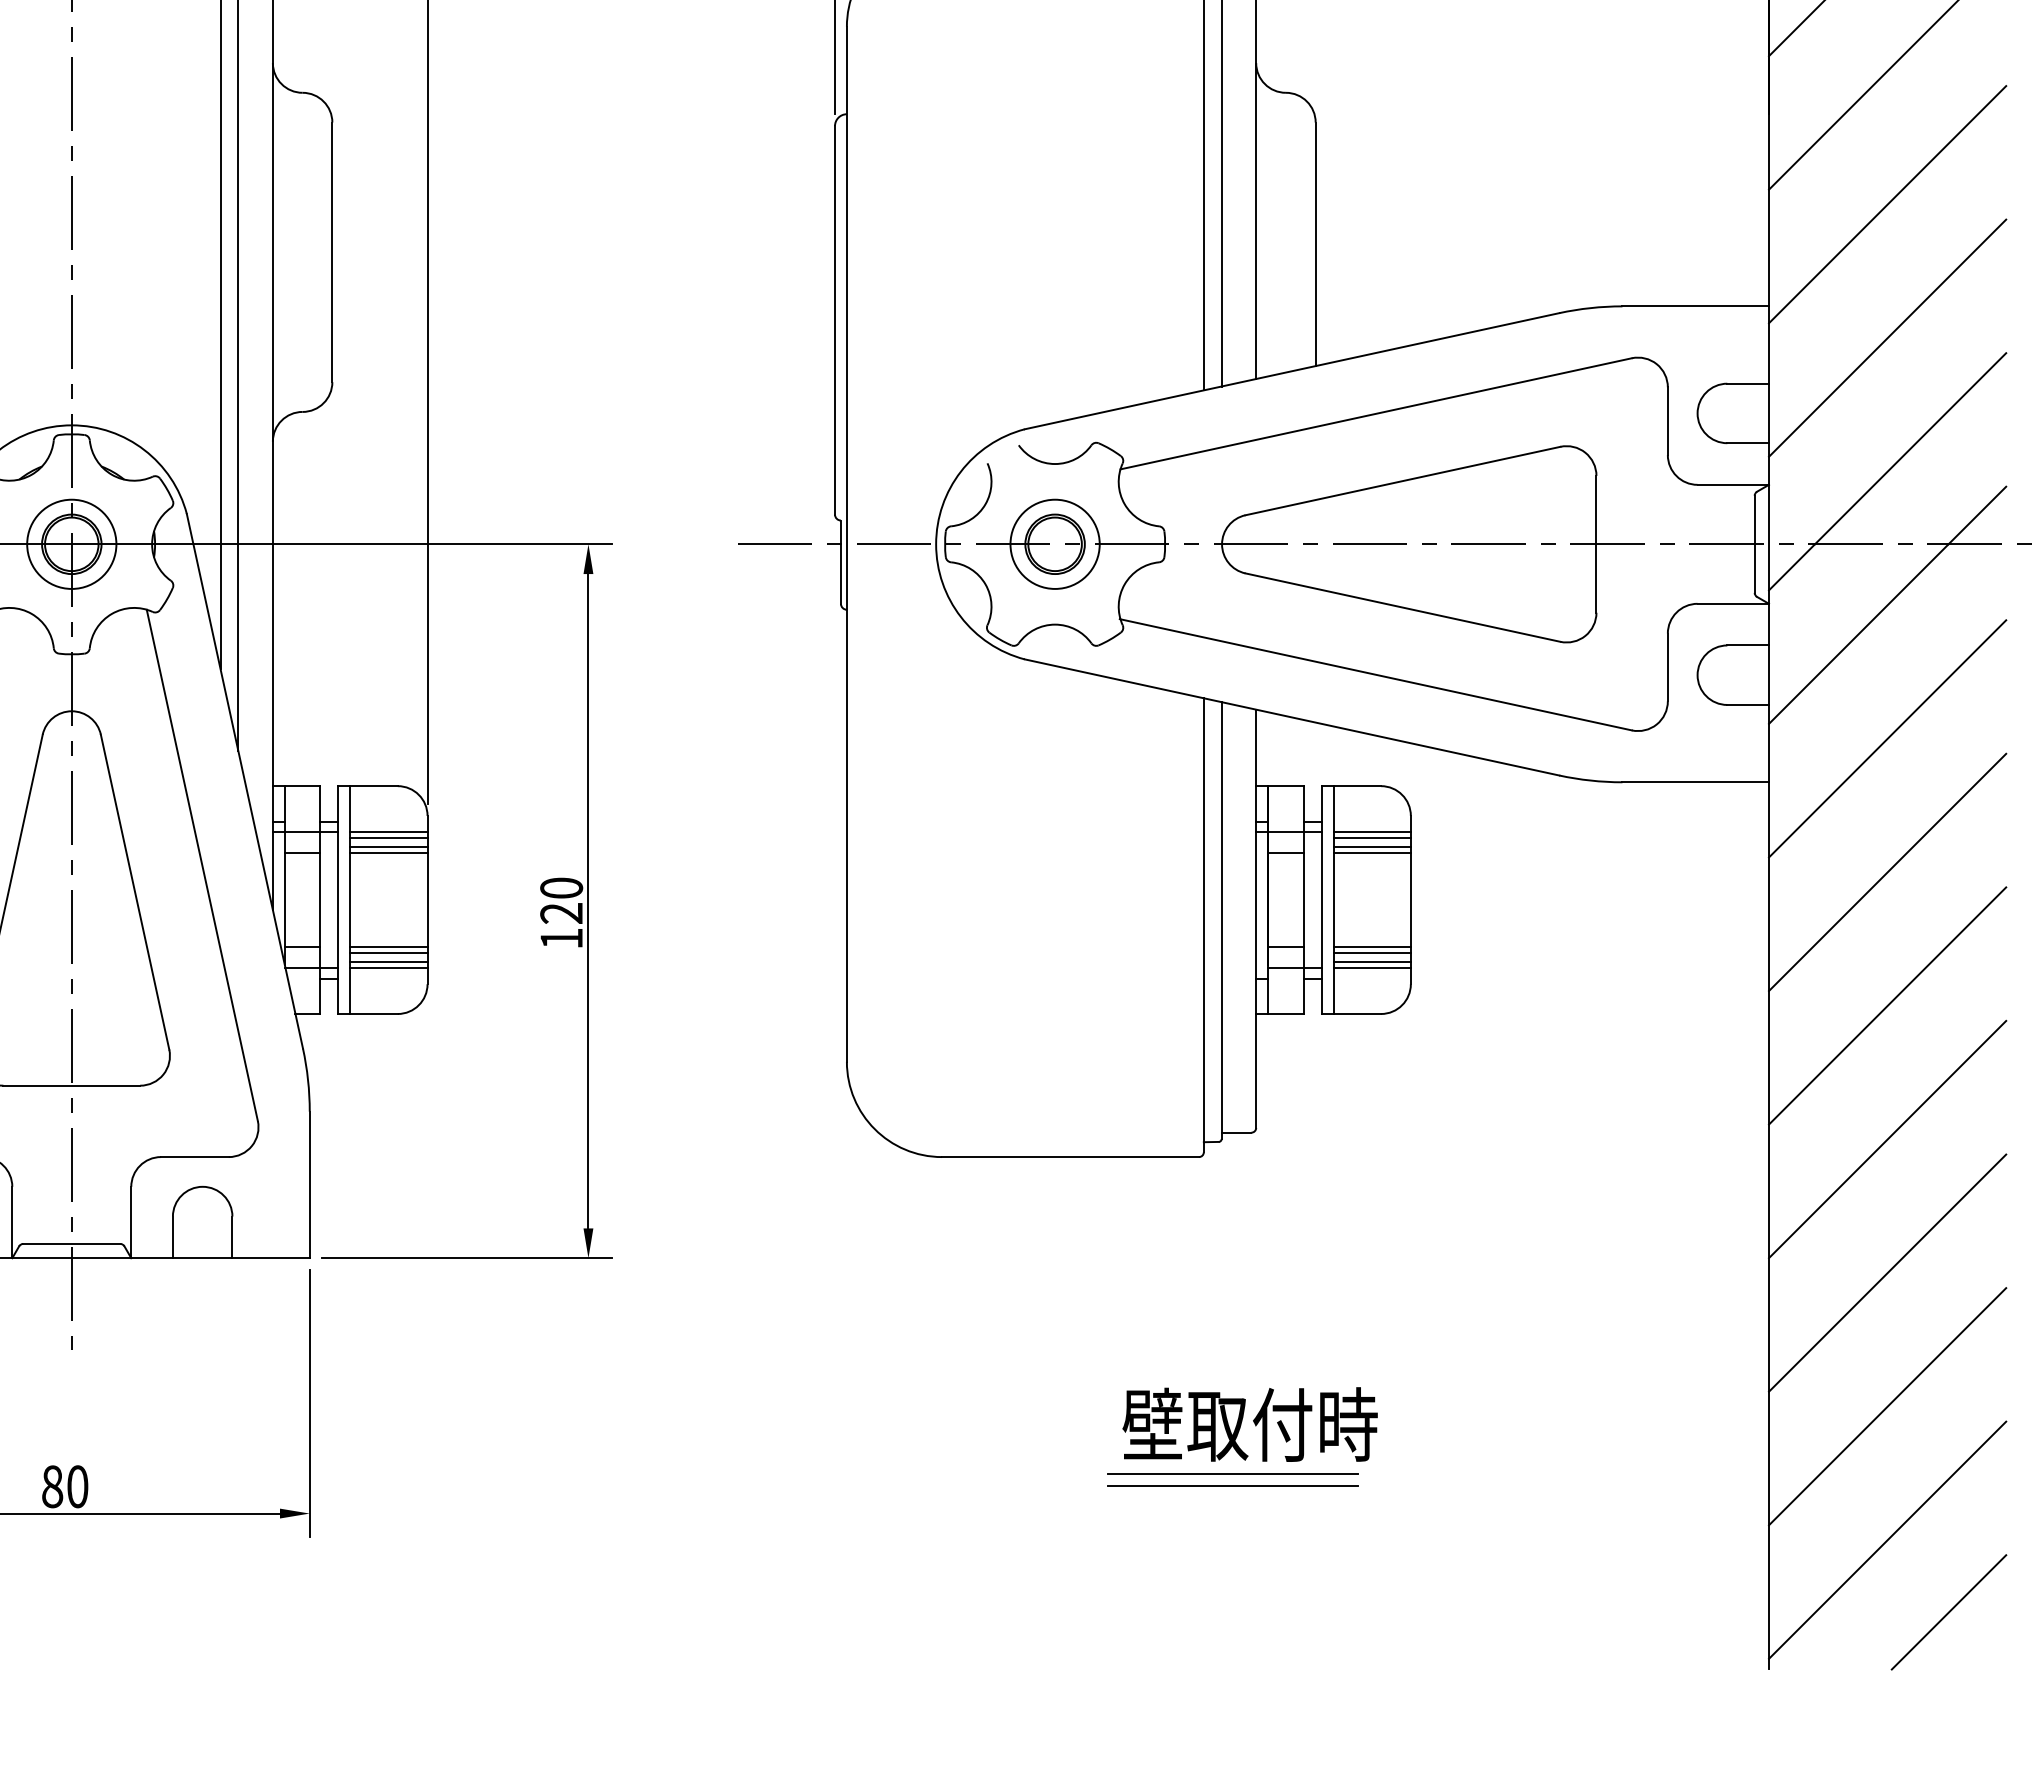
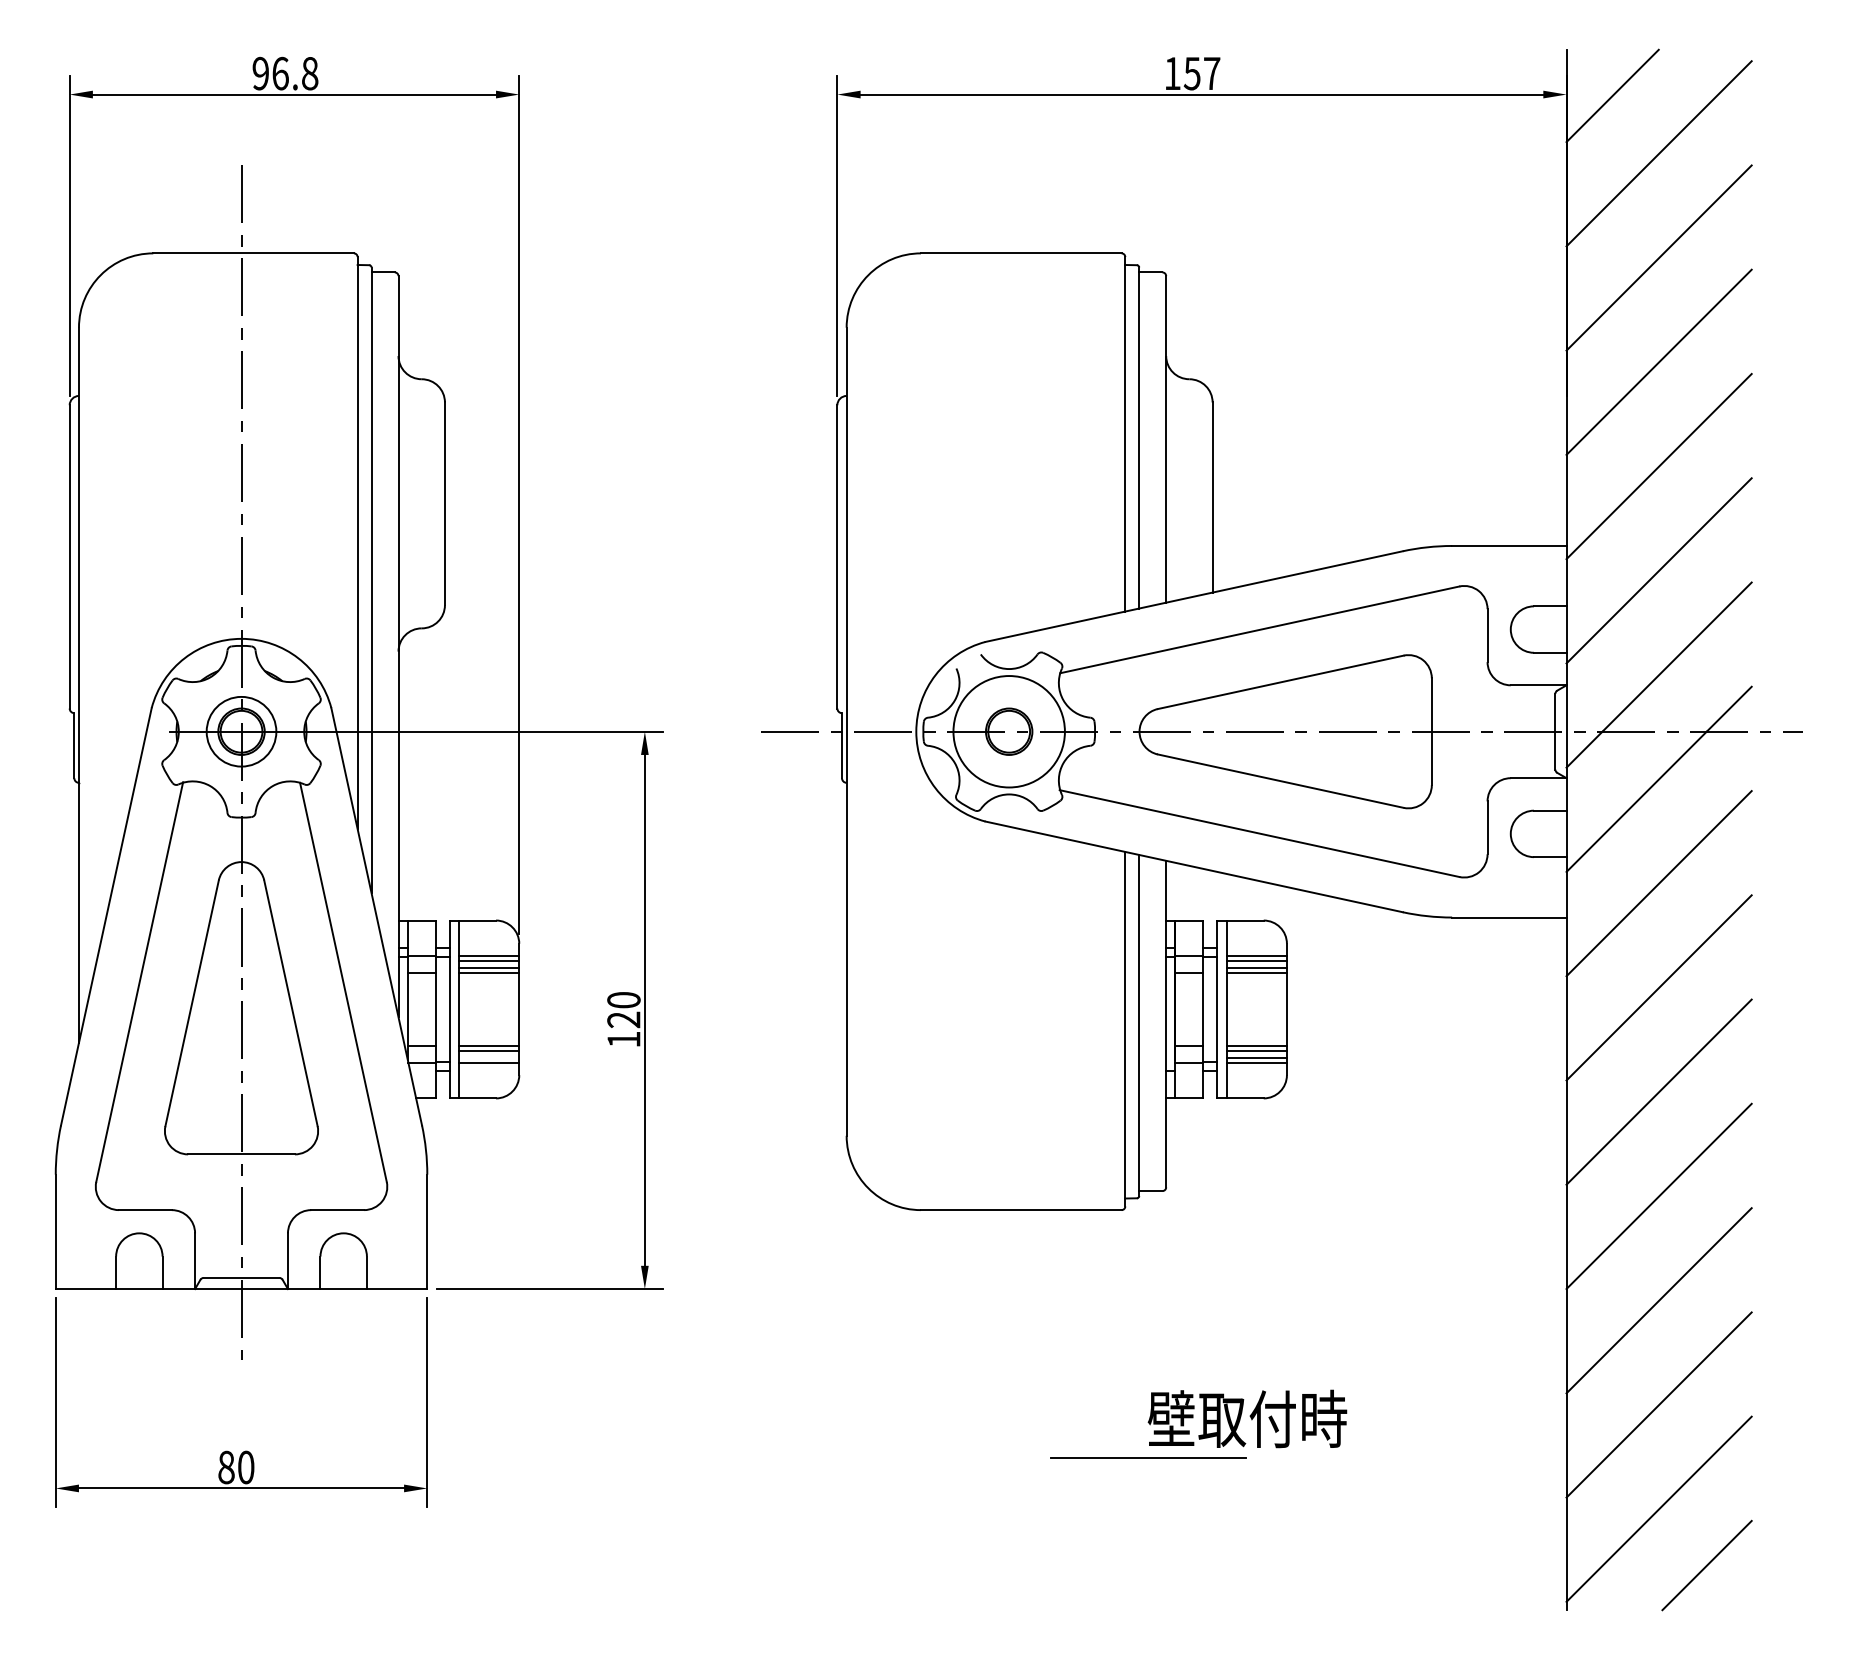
circle: (1055, 544) -> (1009, 731), size x1.6
line: (388, 962) -> (488, 1058), removed
text: (1250, 1423) -> (1247, 1418), moved
line: (1232, 1485) -> (1147, 1466), removed

